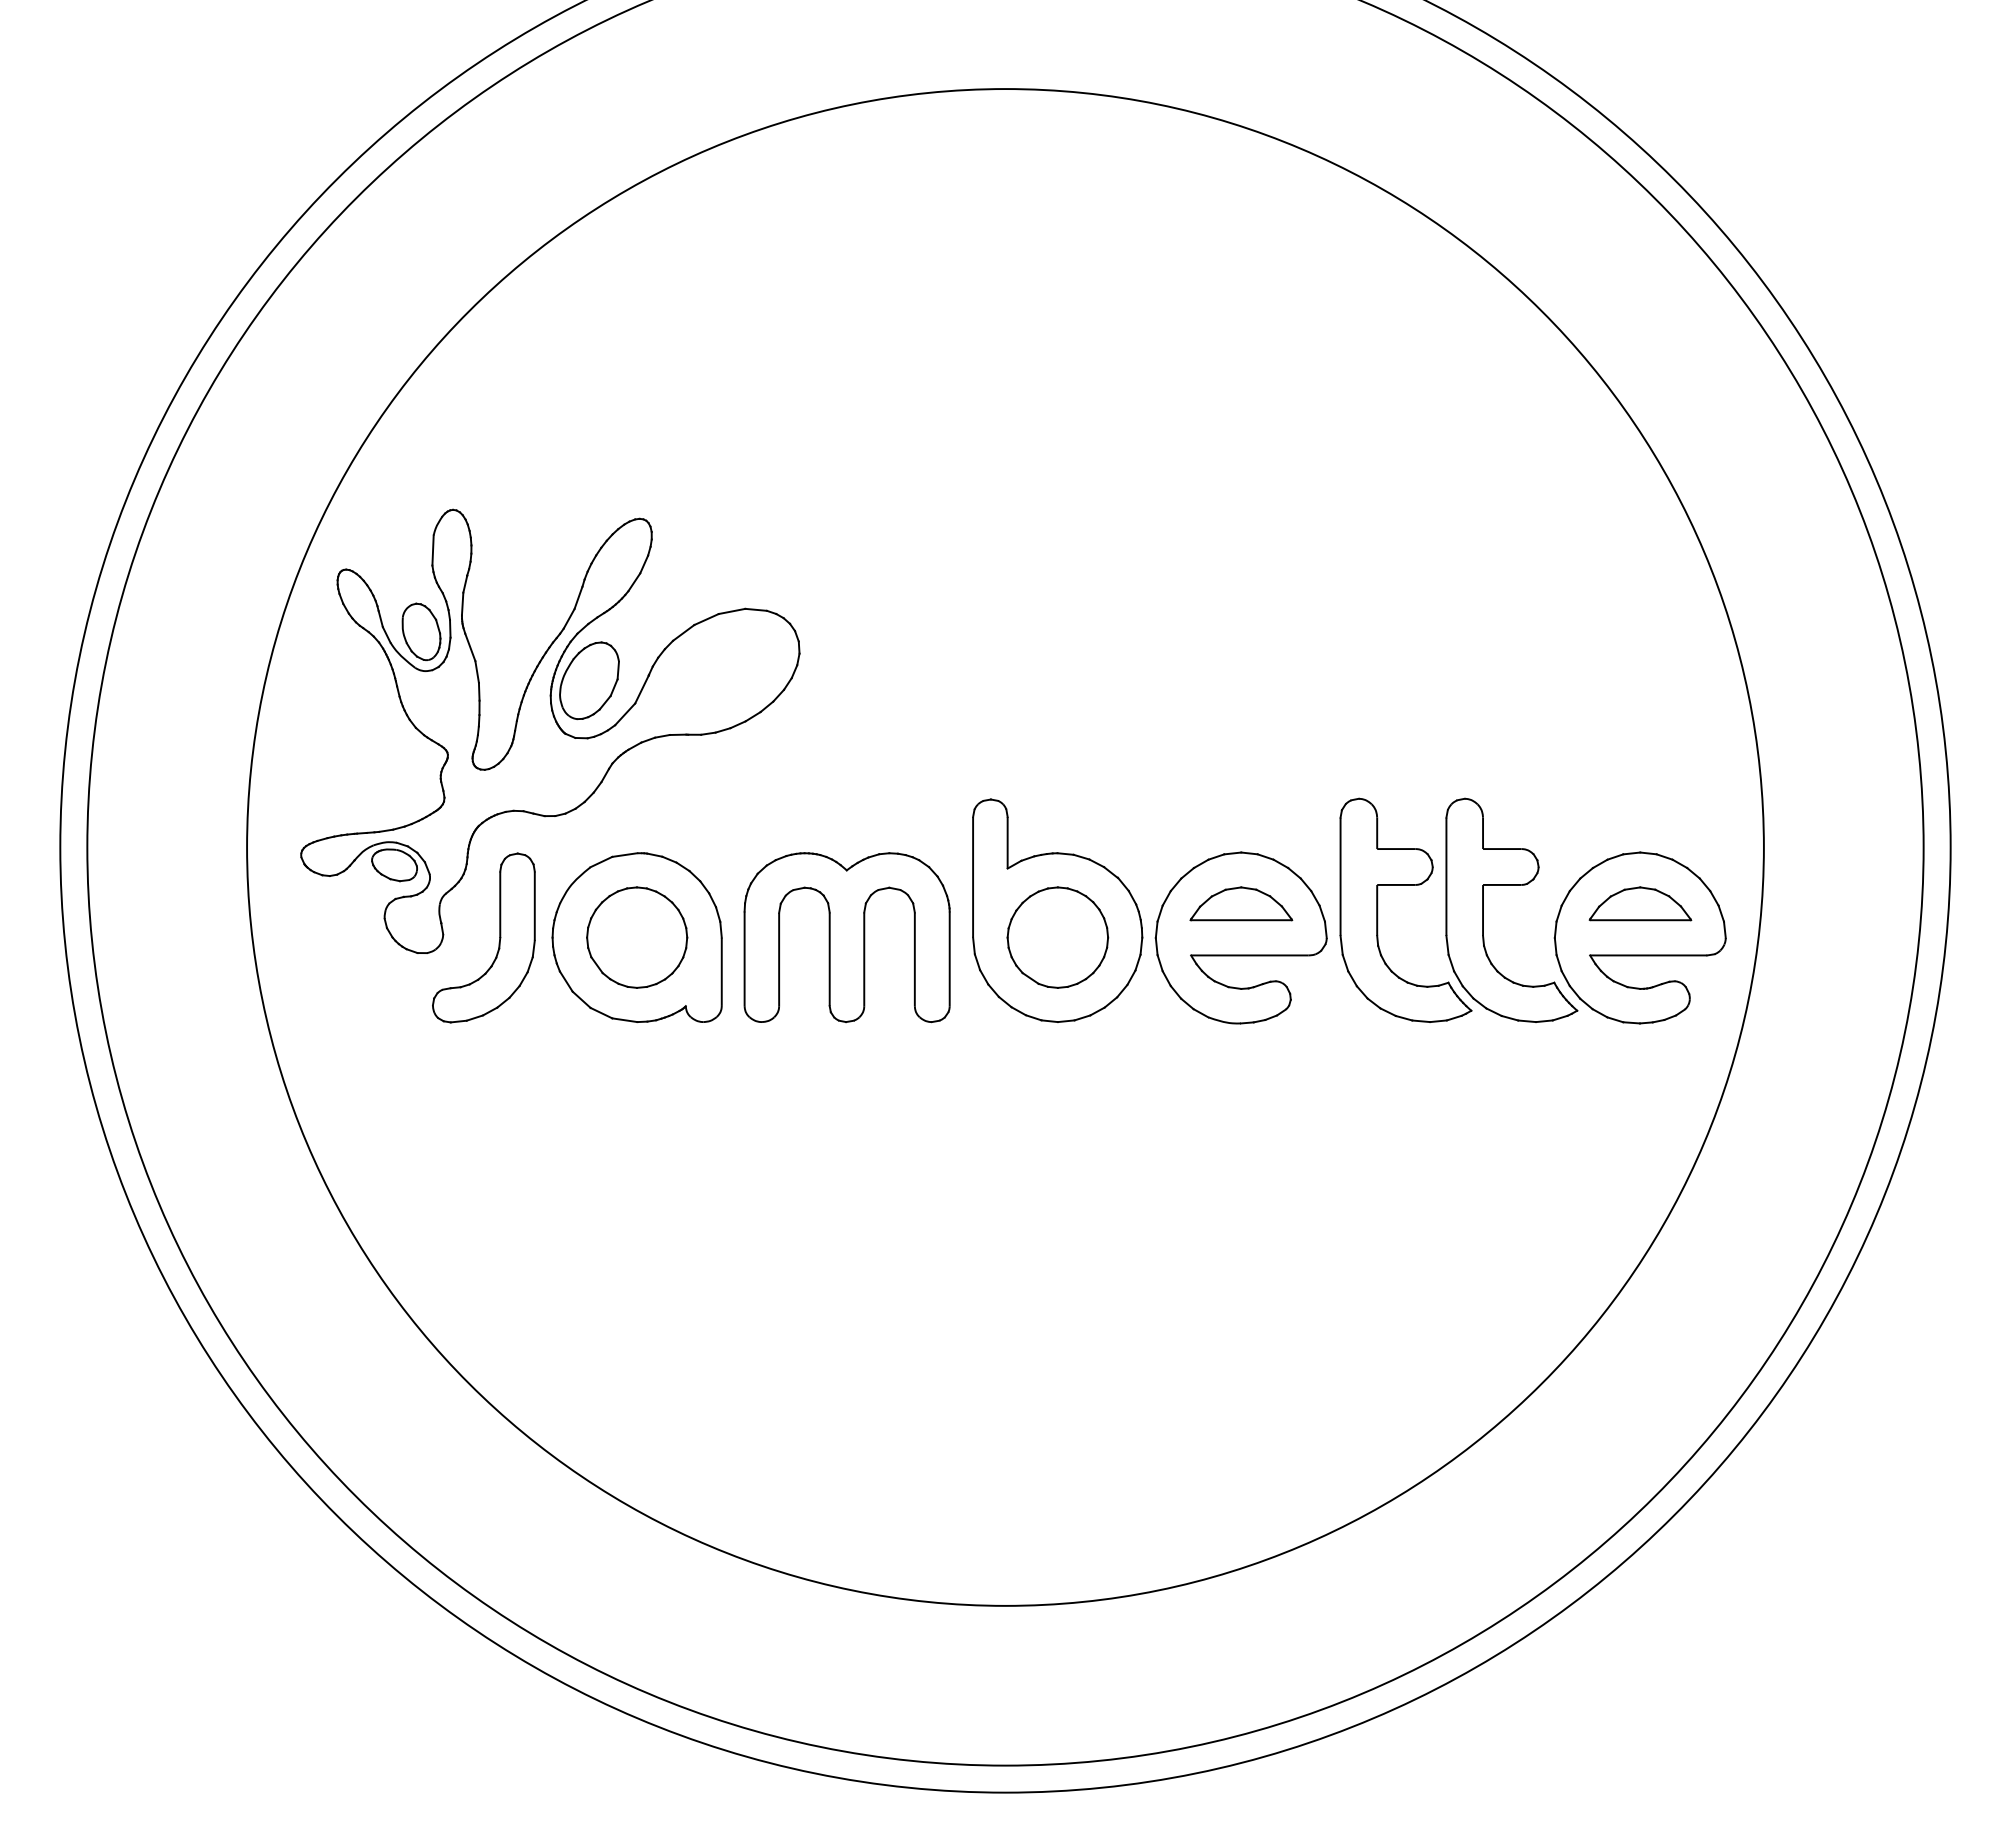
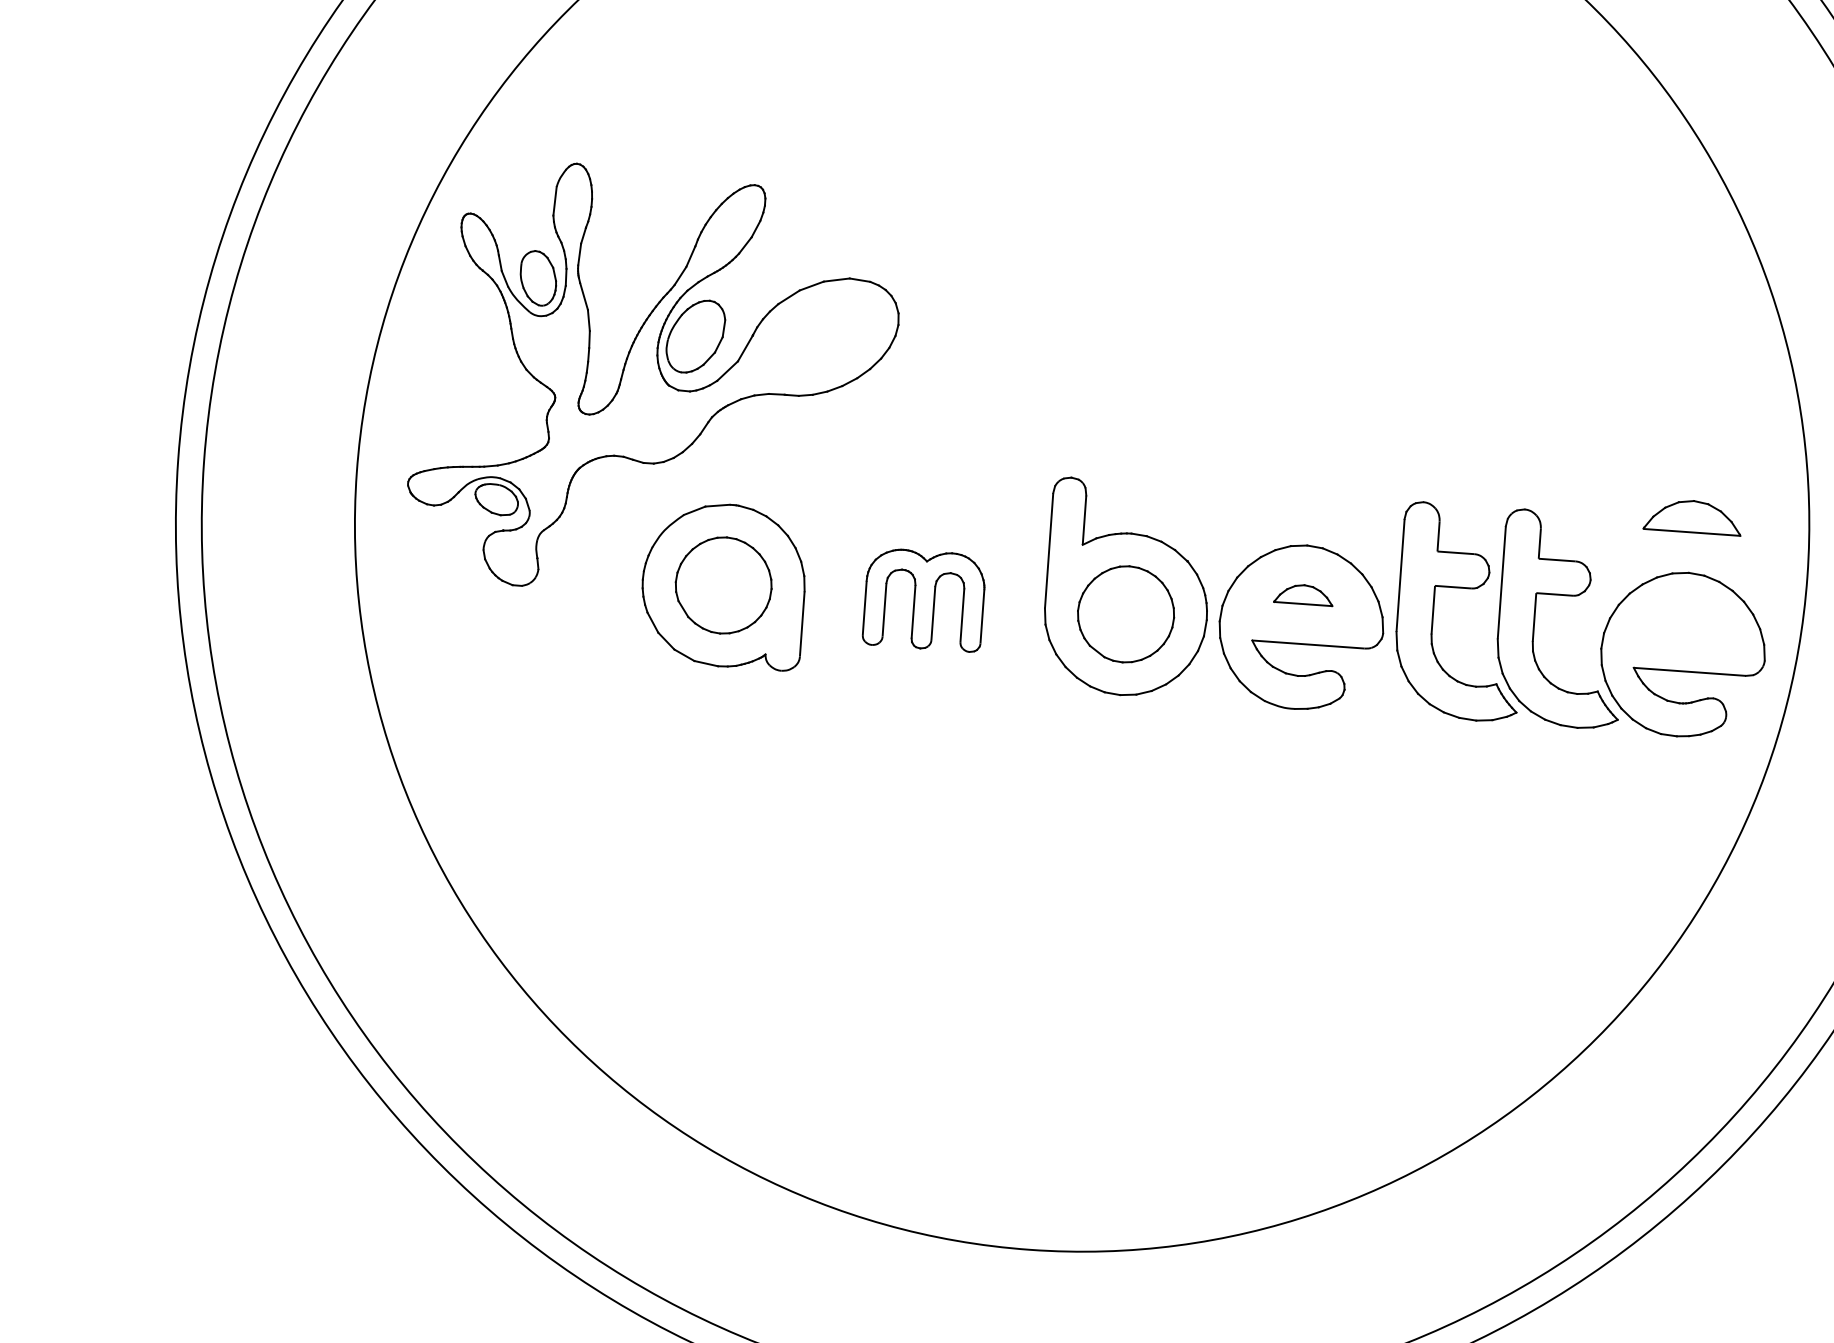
part: (1241, 903) -> (1304, 594), size x0.6
part: (1640, 903) -> (1693, 516), moved
part: (846, 937) -> (923, 599), size x0.6
part: (498, 942) -> (590, 580), removed

